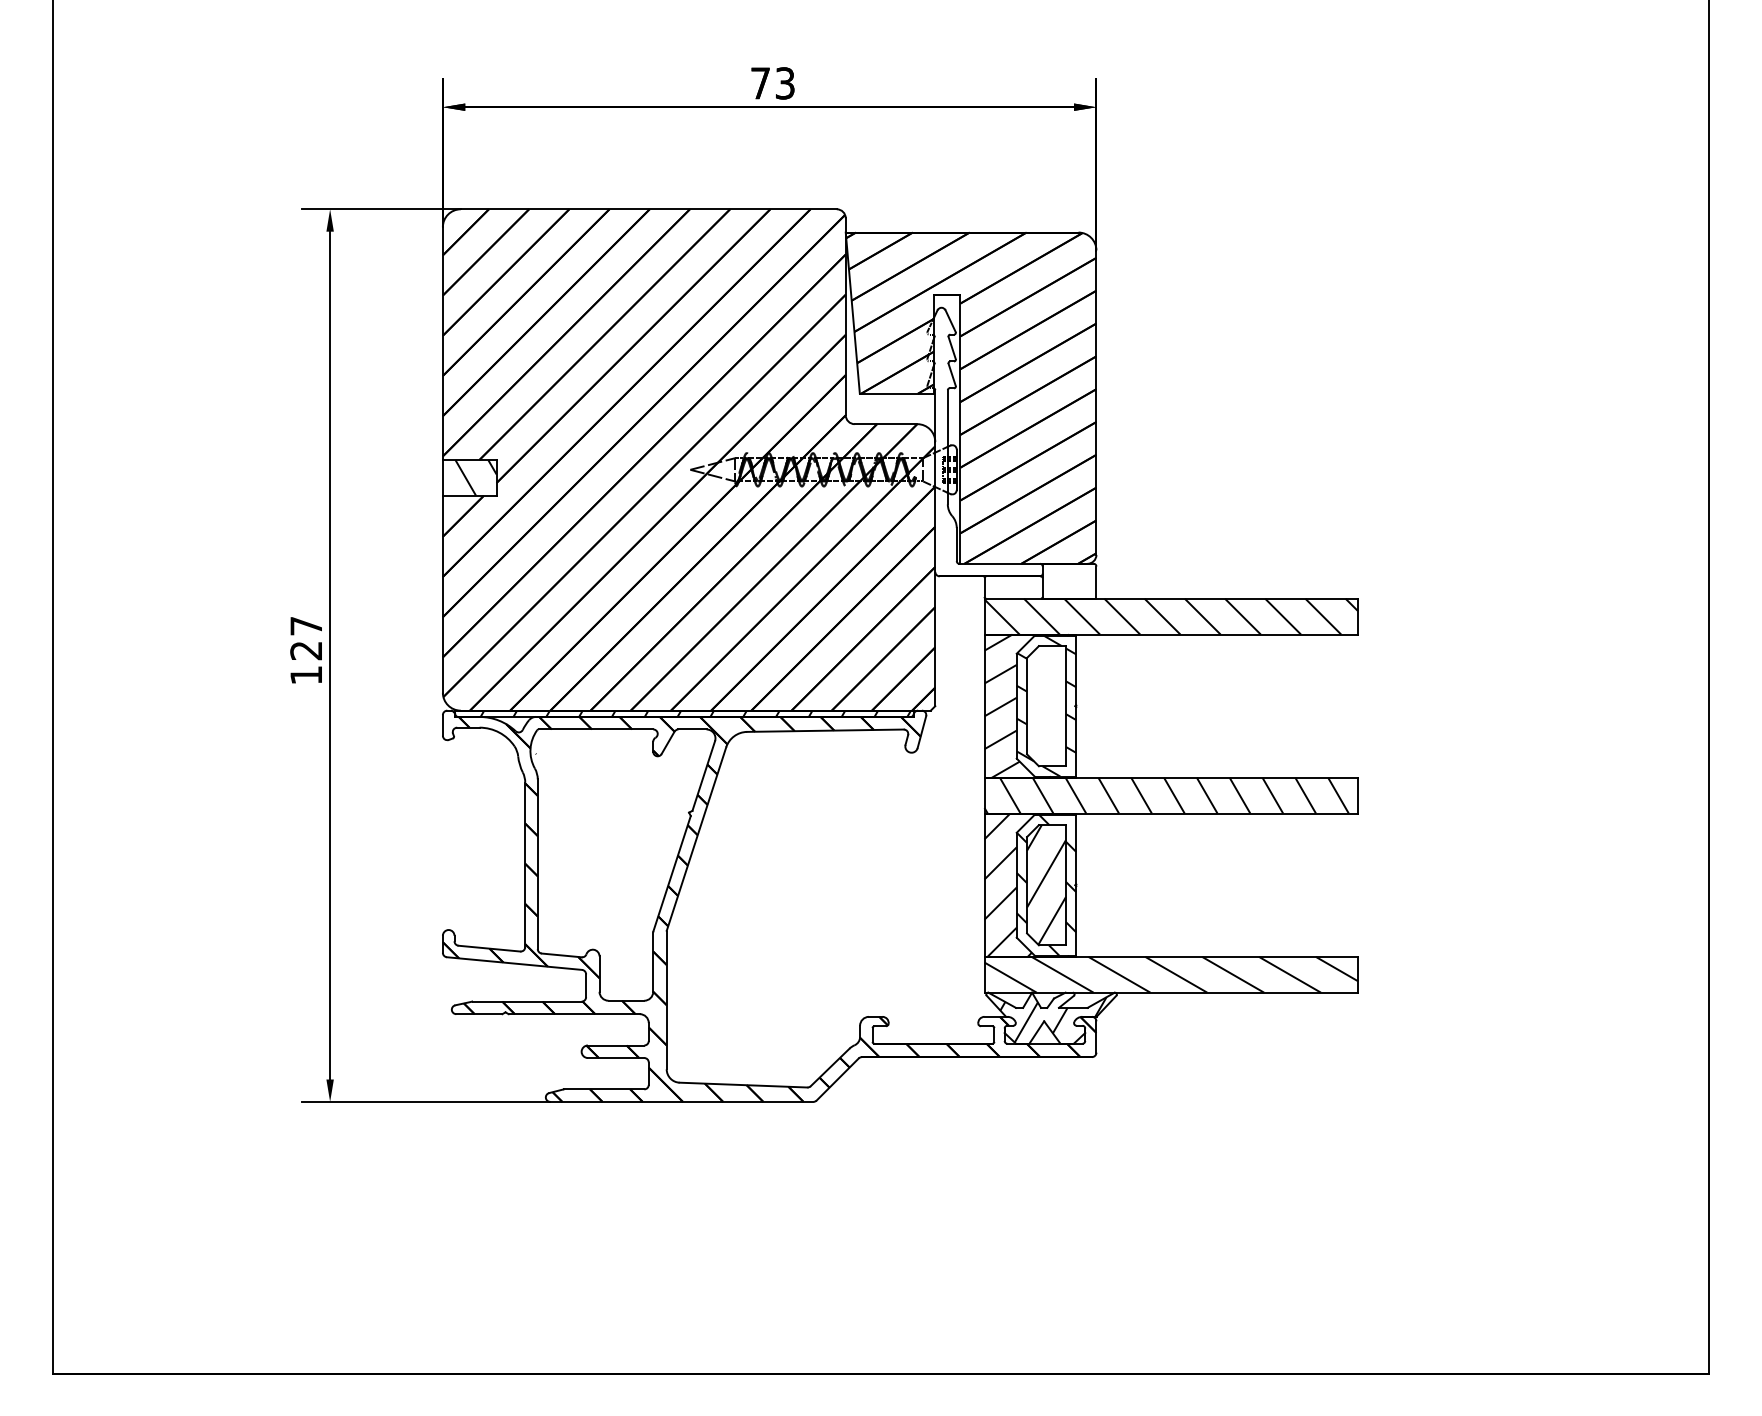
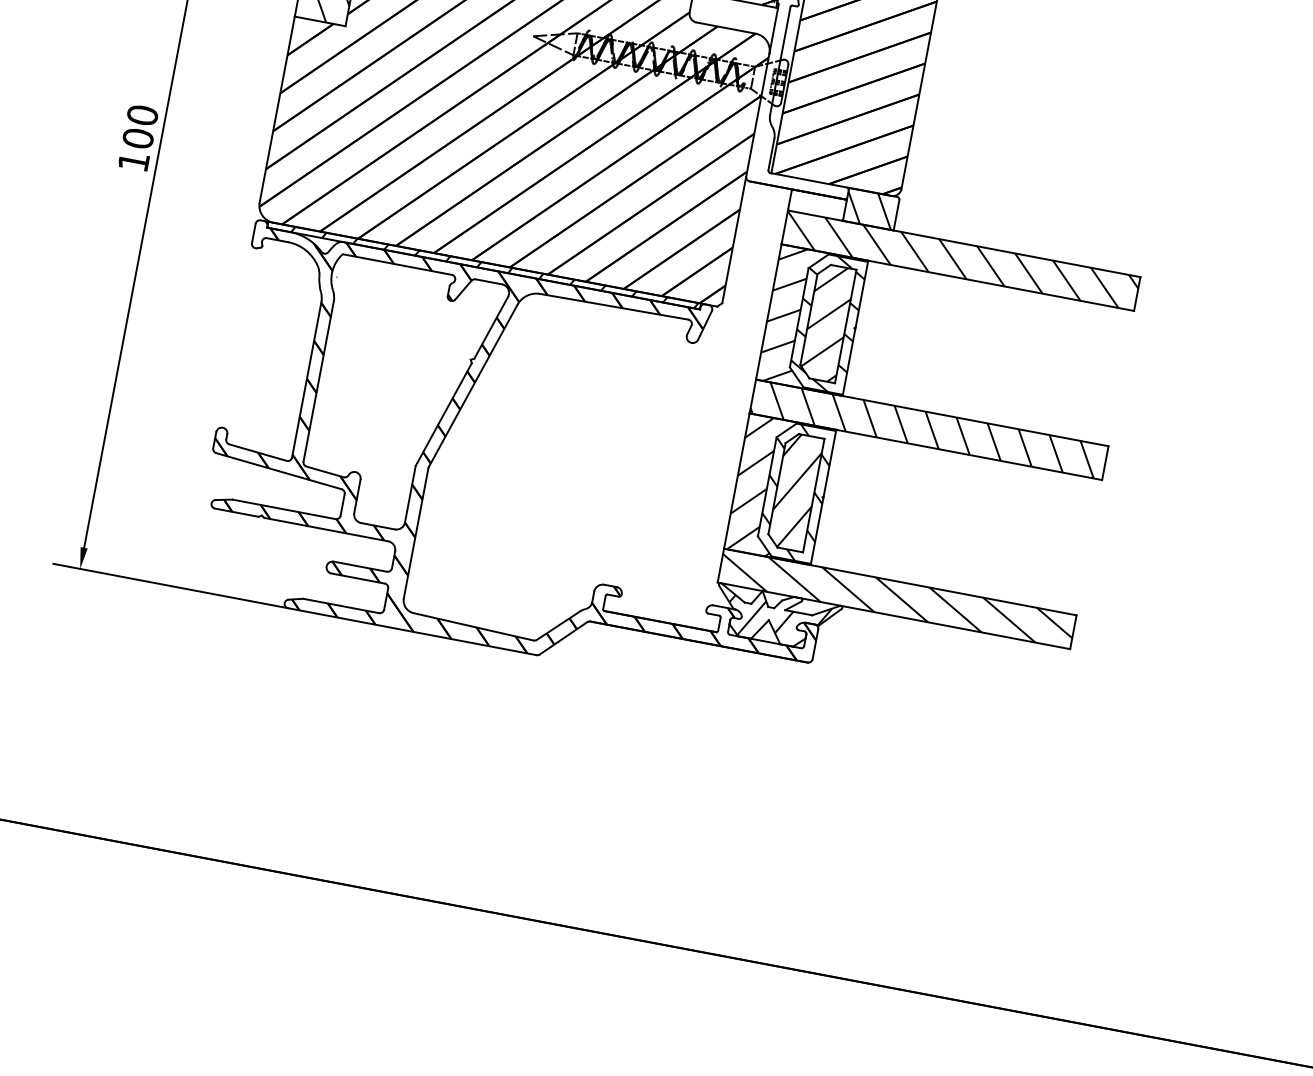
hatch: (1067, 580) -> (869, 208), added
text: (306, 638) -> (140, 127), 127 -> 100
hatch: (1046, 706) -> (827, 323), added

